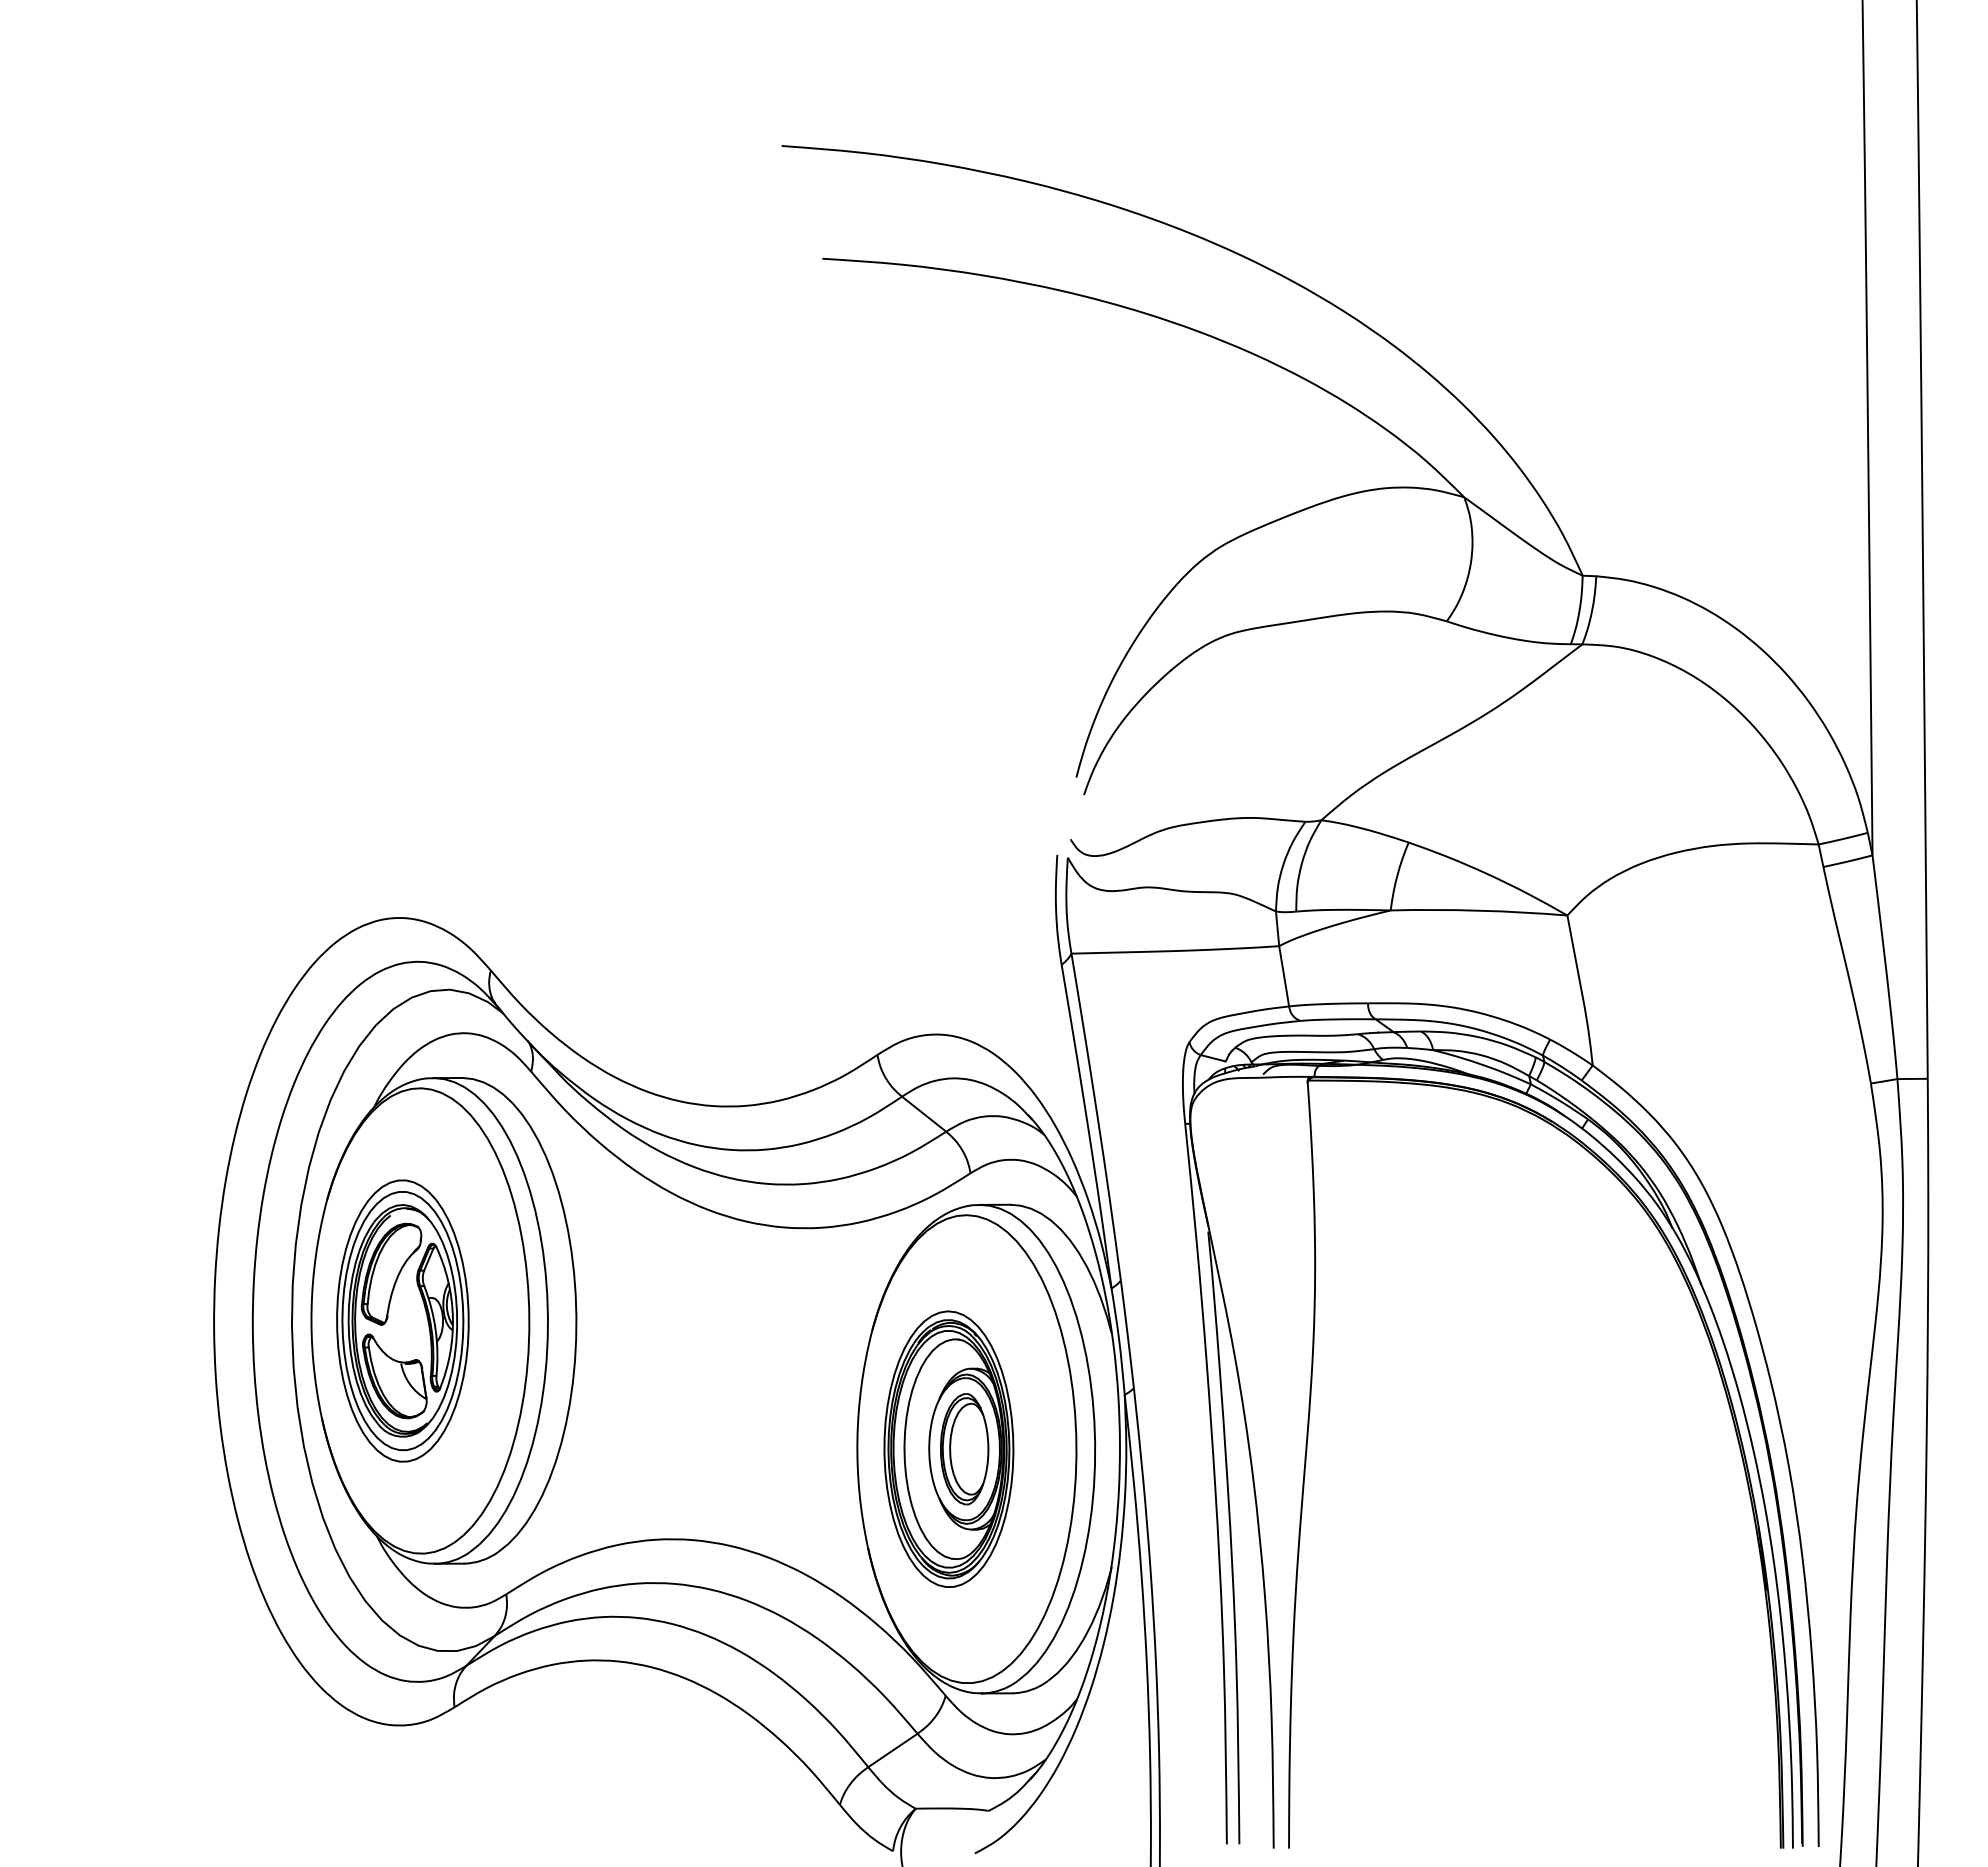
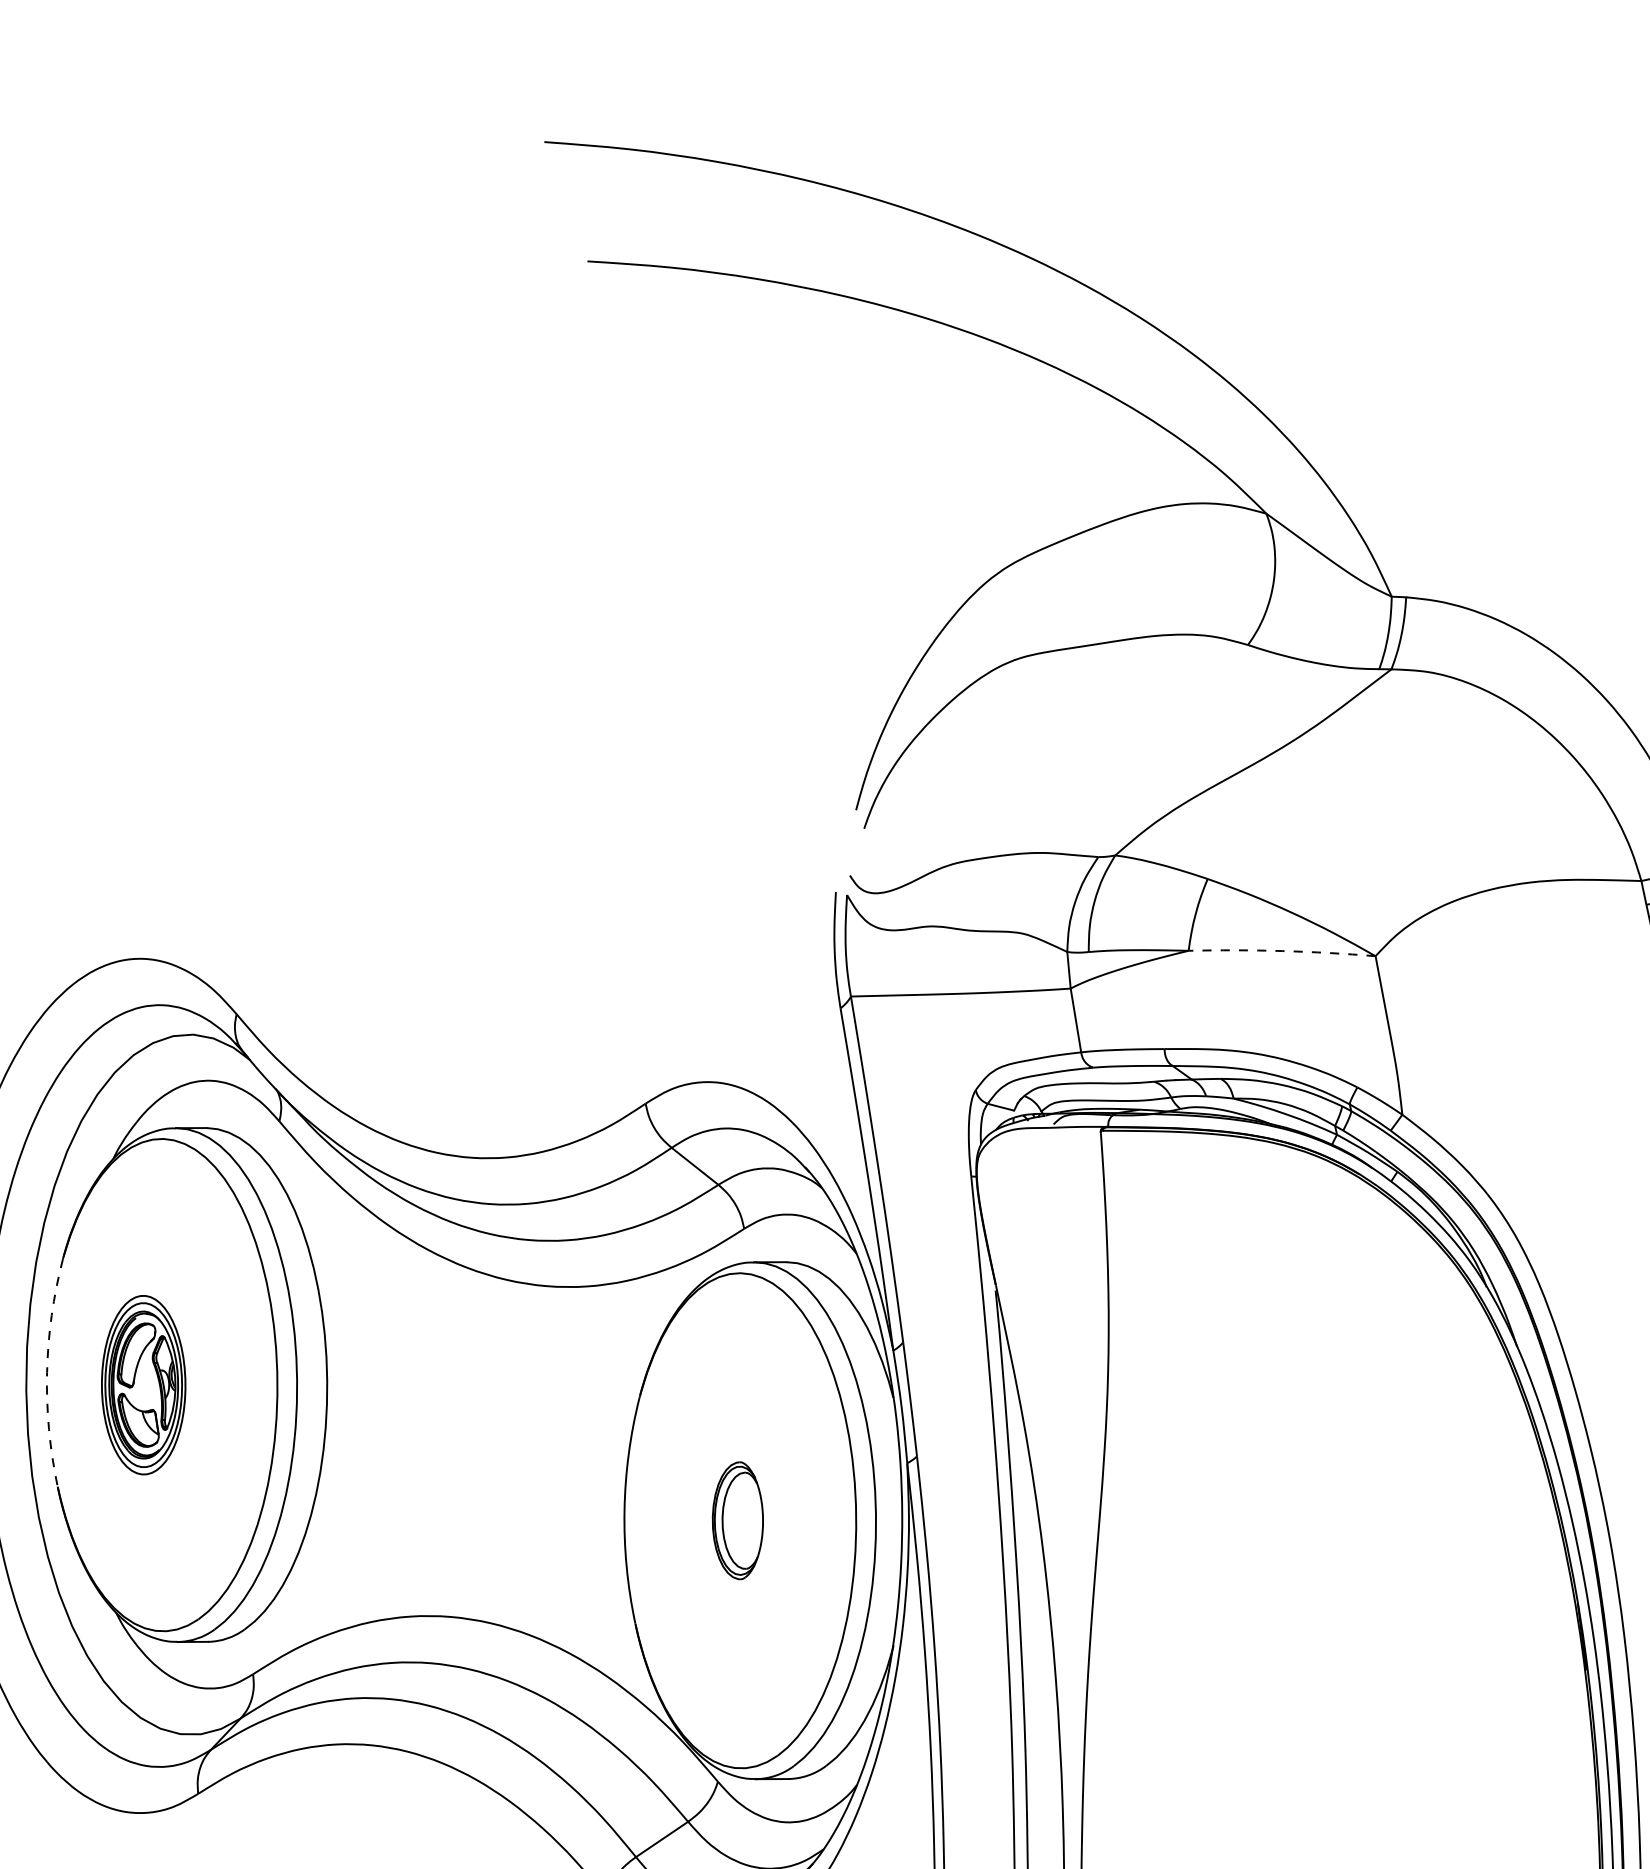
arc: (1479, 910) -> (1282, 950), solid -> dashed
arc: (311, 1309) -> (46, 1372), solid -> dashed
part: (402, 1320) -> (143, 1384), size x0.6
part: (948, 1448) -> (720, 1520), removed

